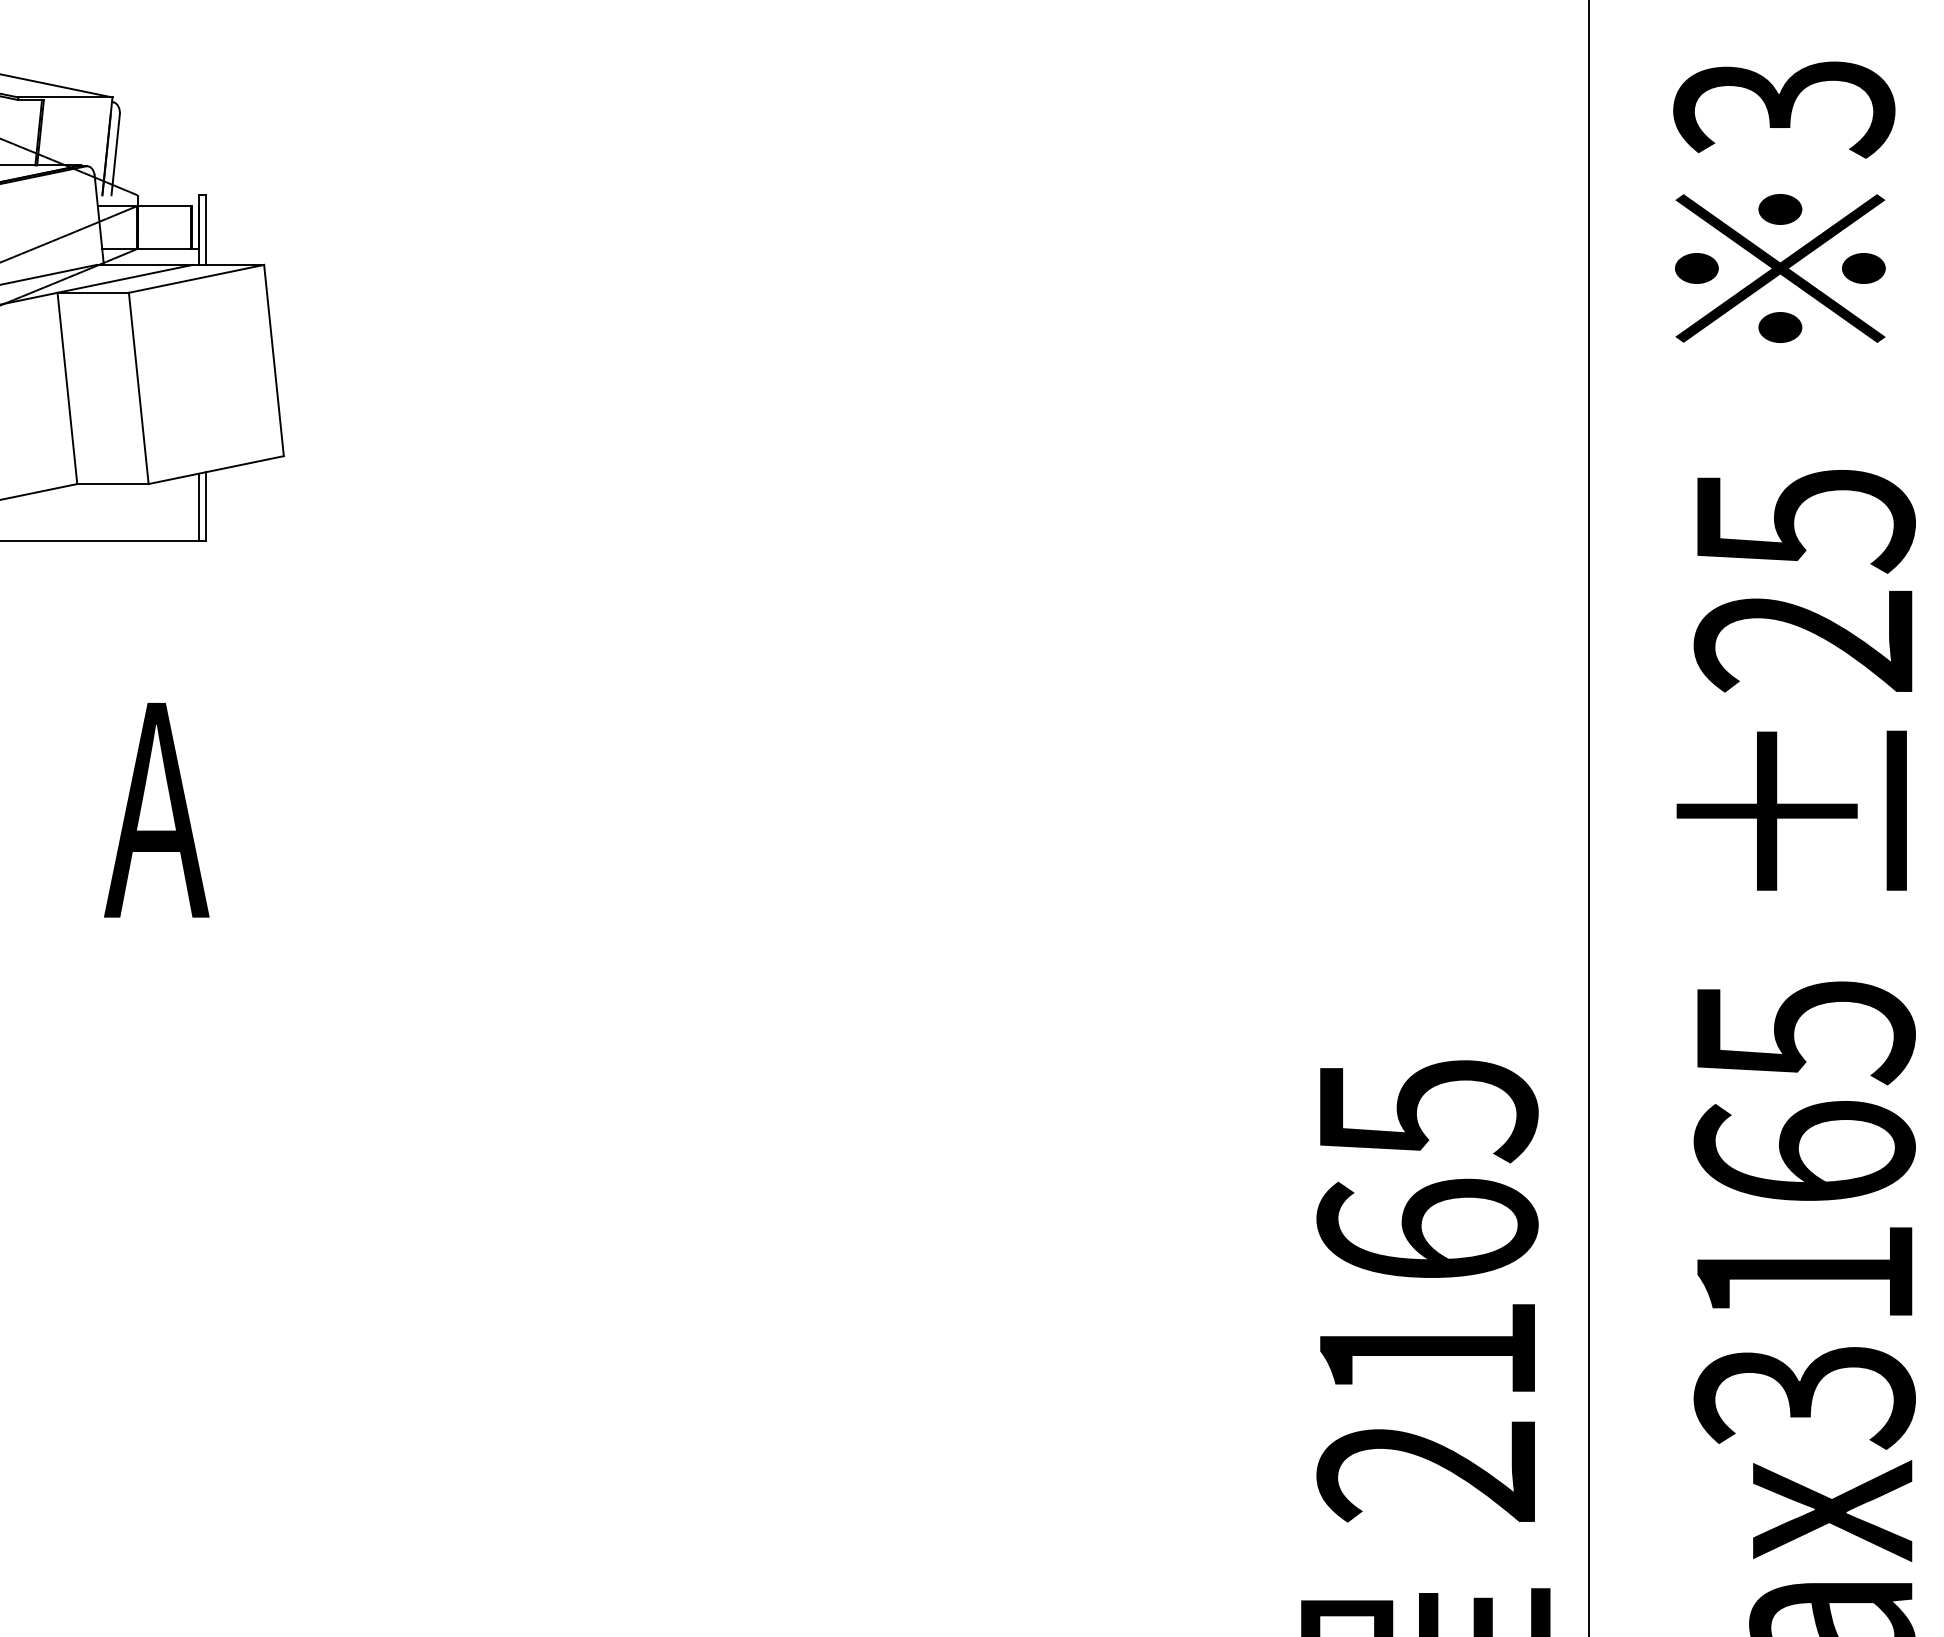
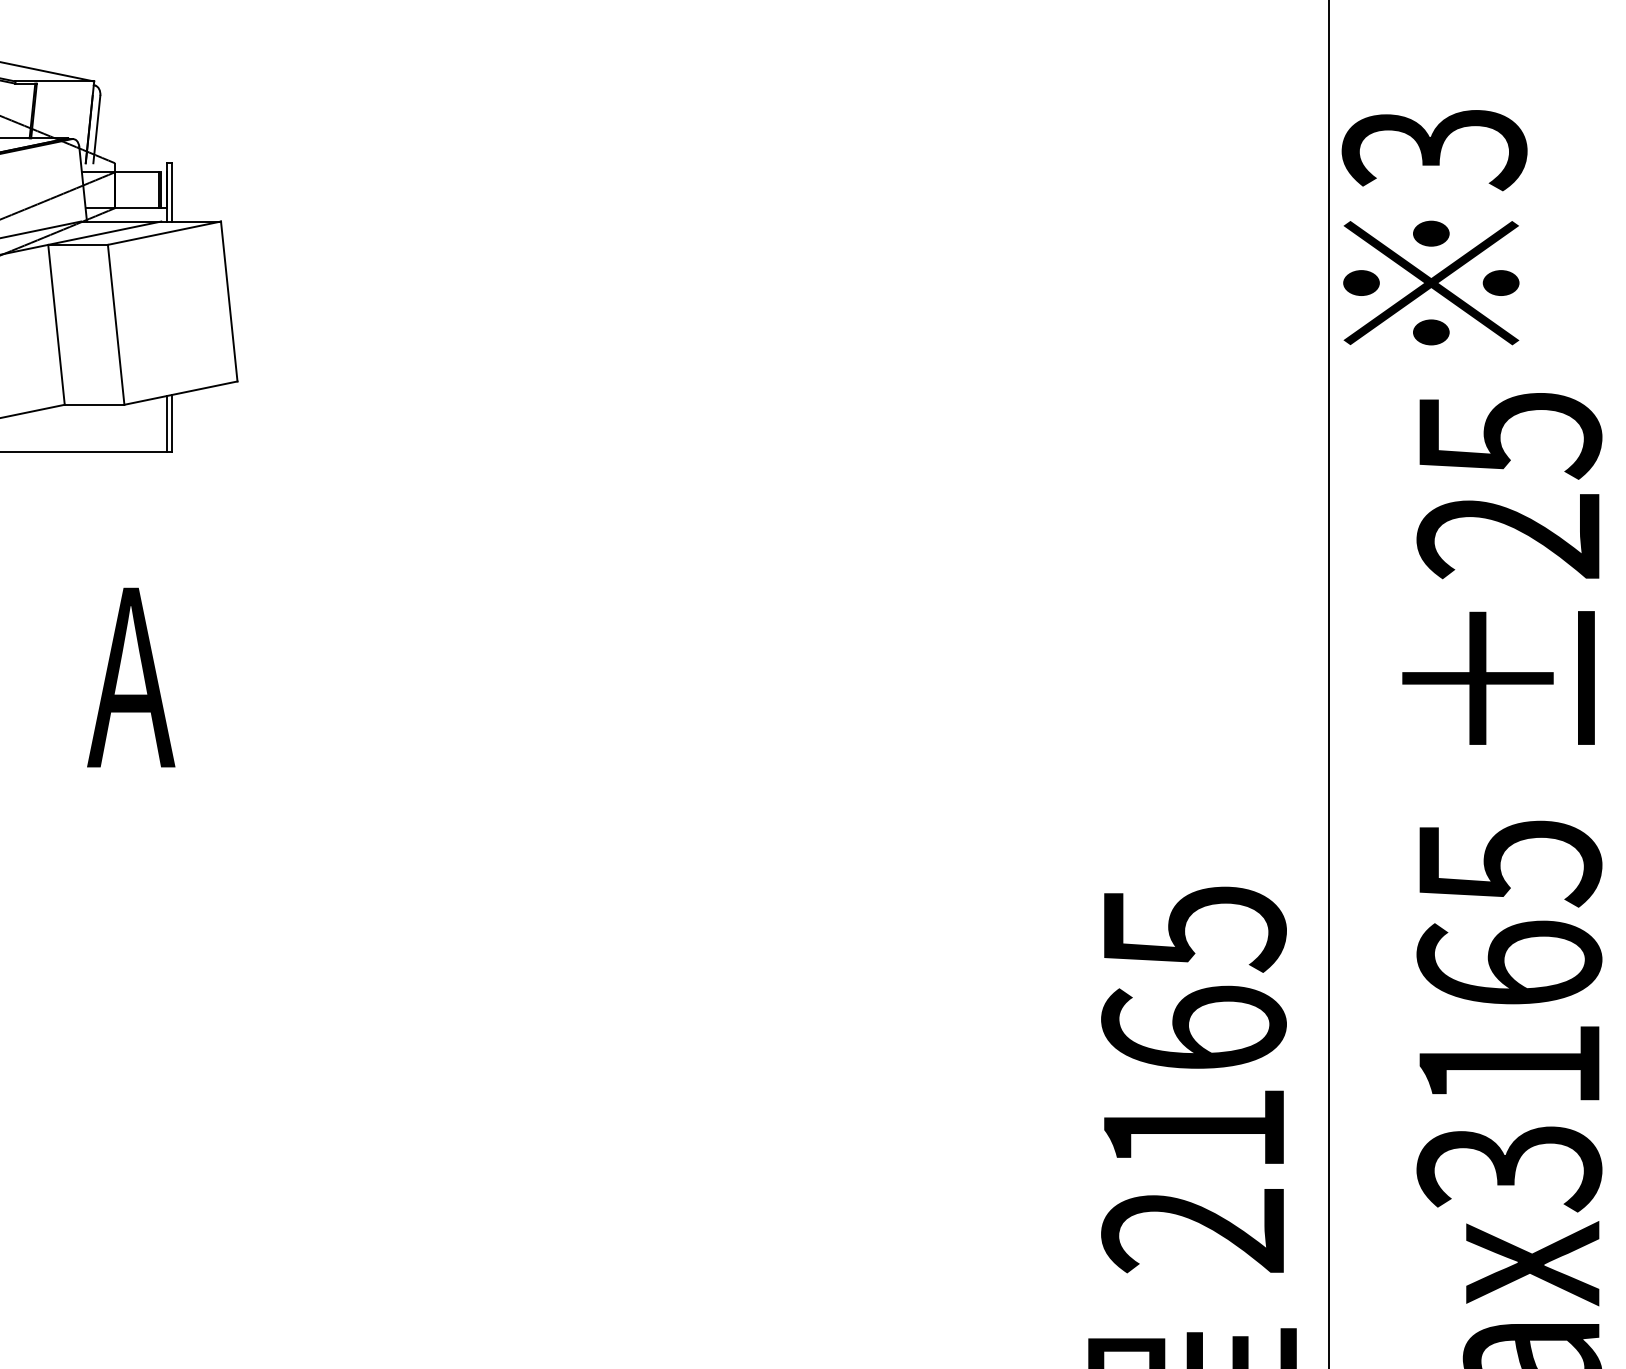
text: (1784, 201) -> (1434, 227), moved

